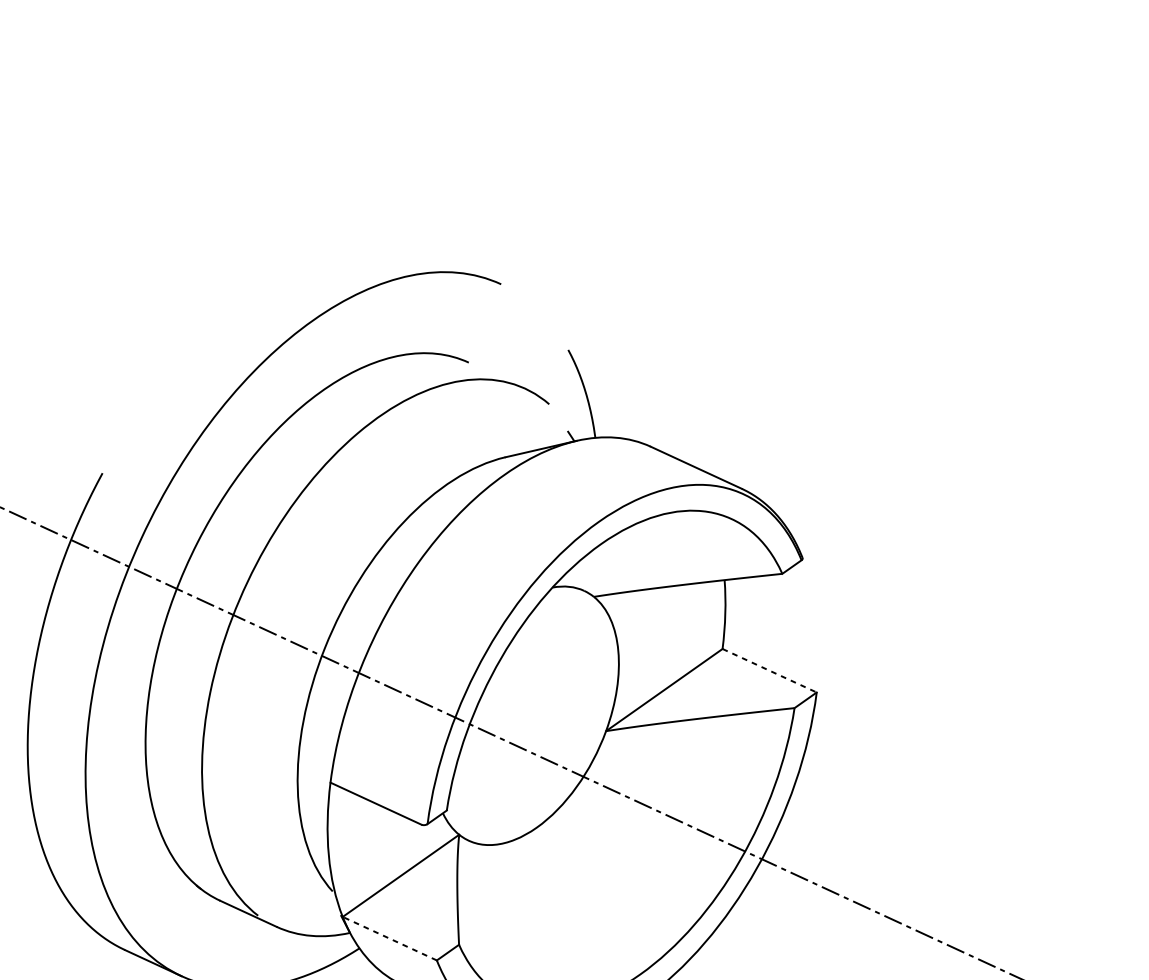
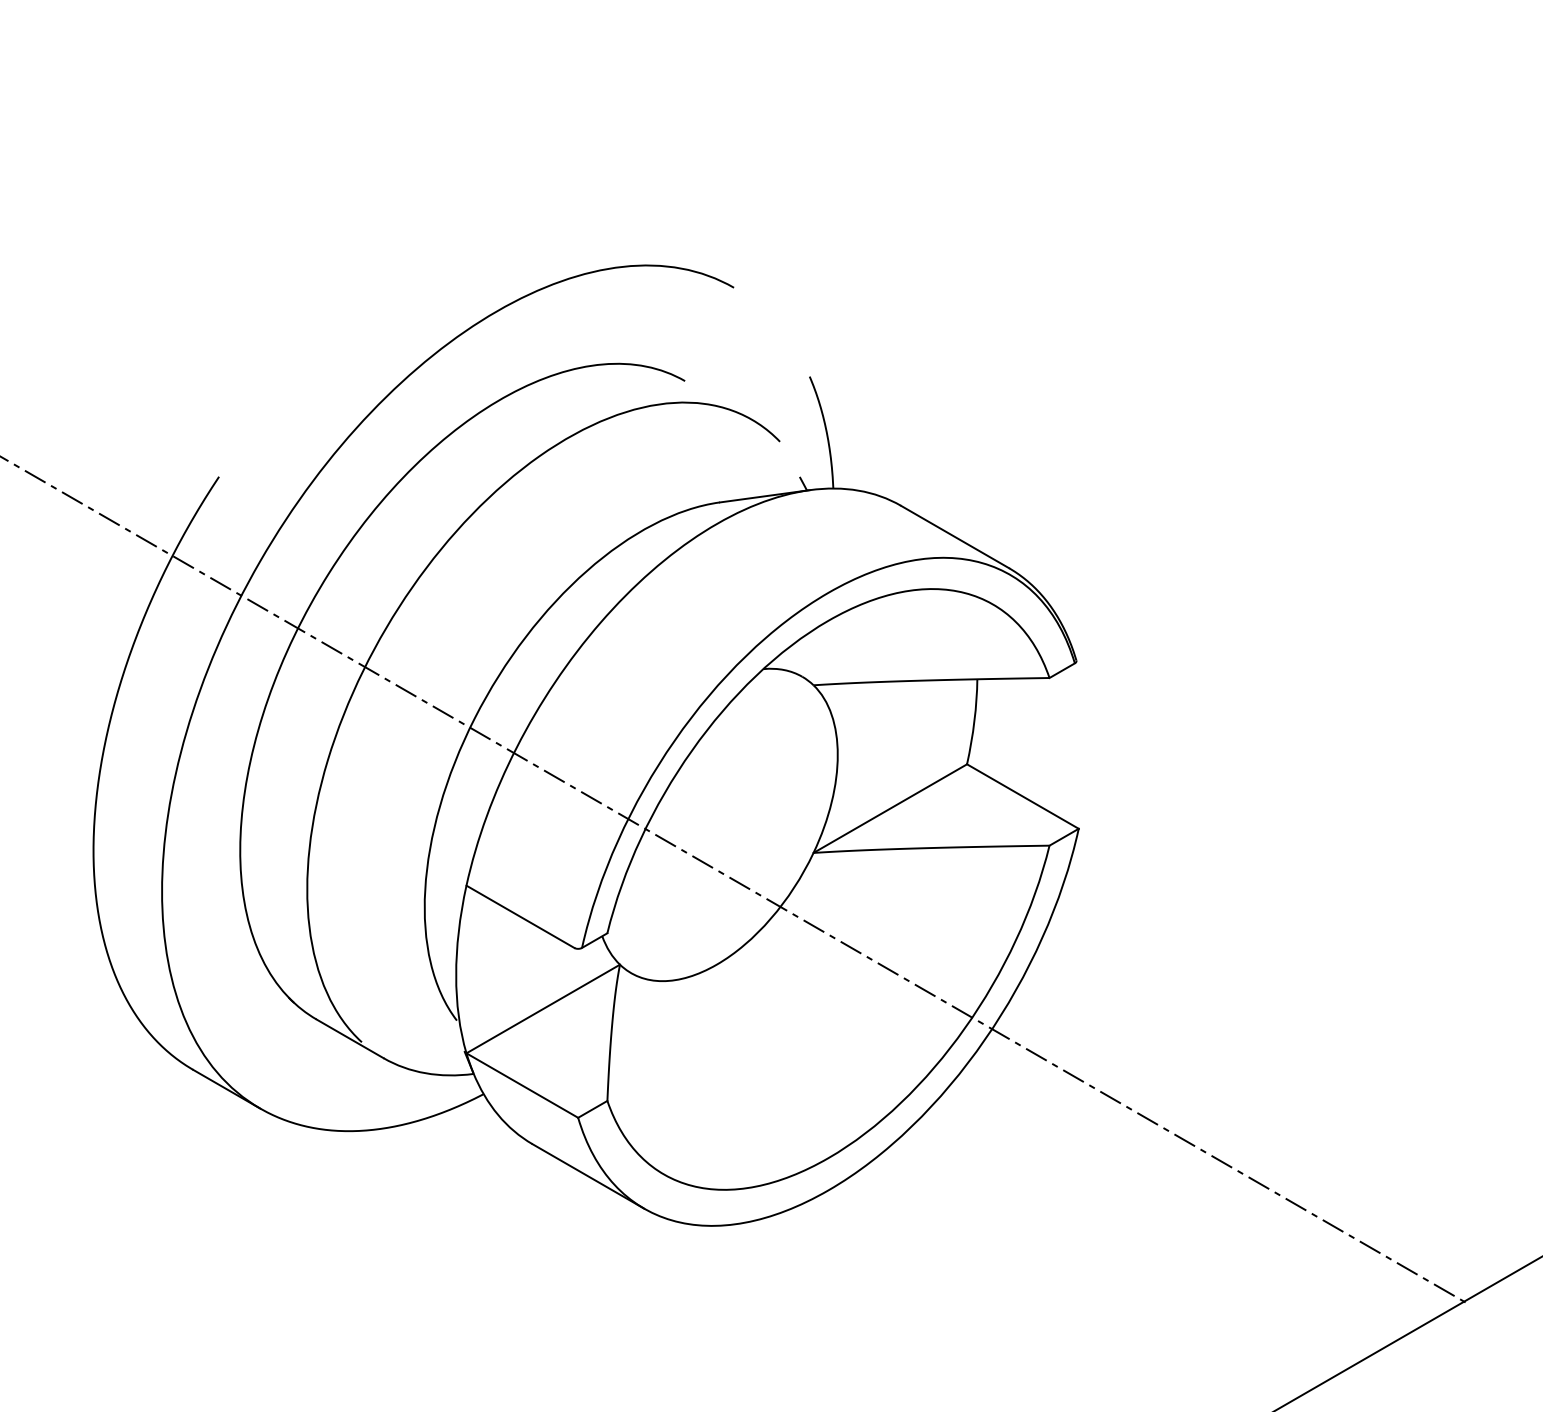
line: (770, 670) -> (1023, 796), dashed -> solid
line: (389, 938) -> (521, 1085), dashed -> solid

